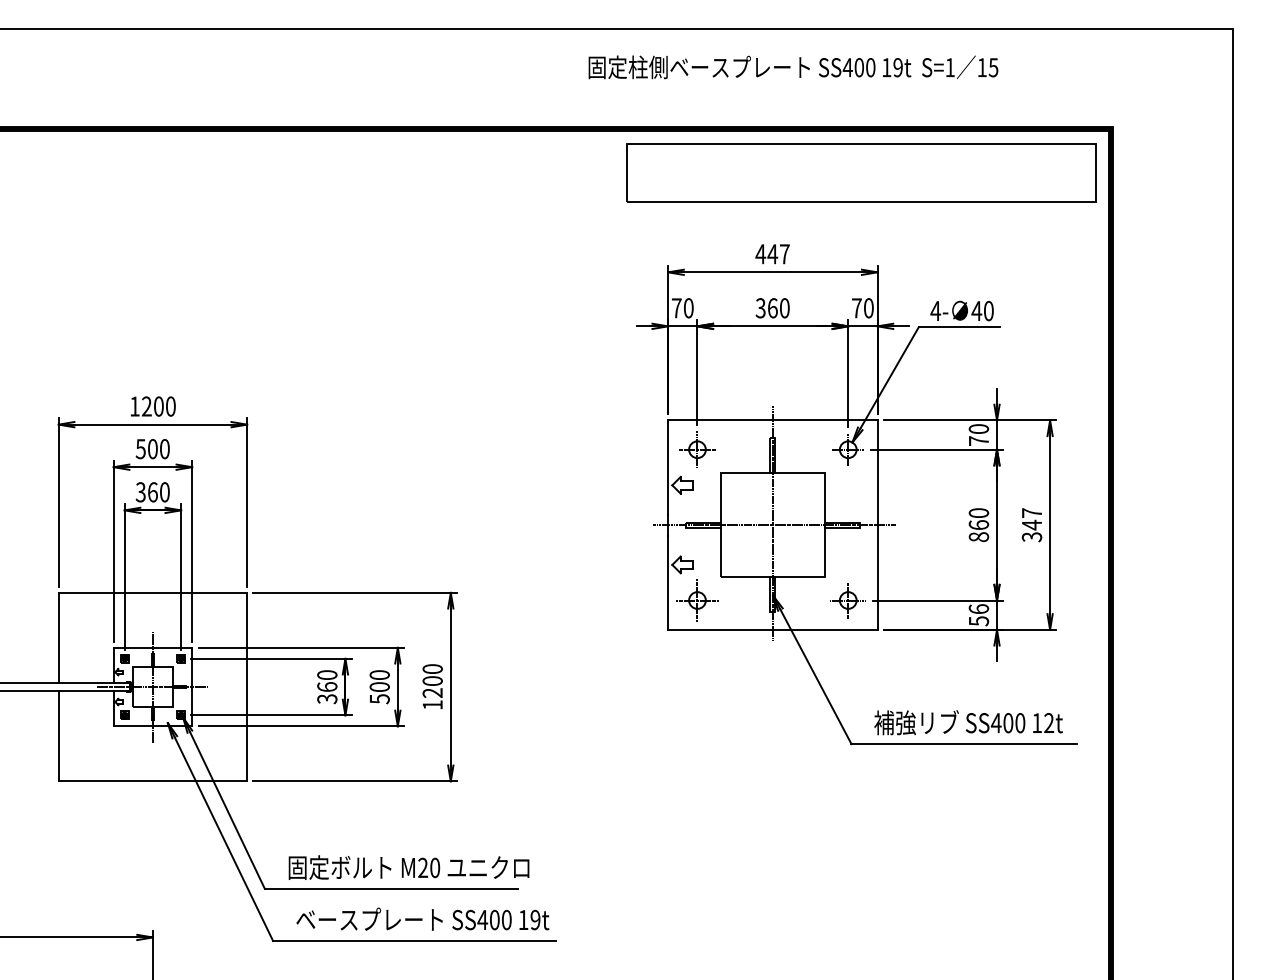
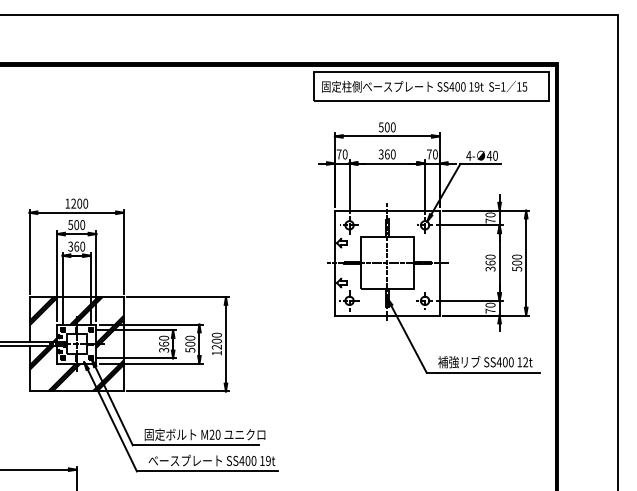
text: (793, 66) -> (424, 86), moved
text: (771, 254) -> (386, 127), 447 -> 500
text: (1032, 523) -> (517, 262), 347 -> 500
text: (978, 535) -> (490, 268), 860 -> 360
text: (978, 613) -> (490, 307), 56 -> 70
hatch: (152, 687) -> (76, 344), added

